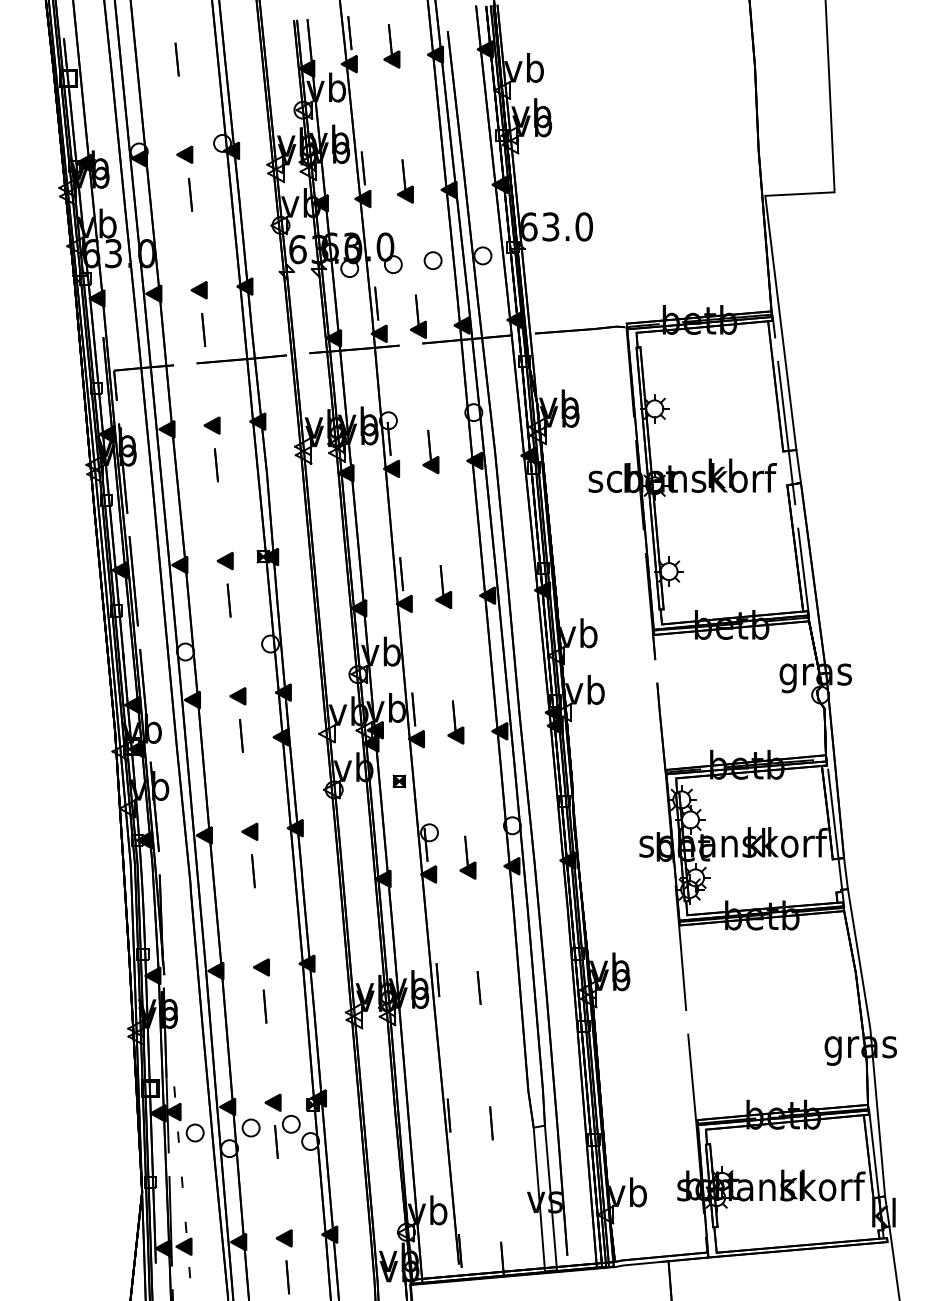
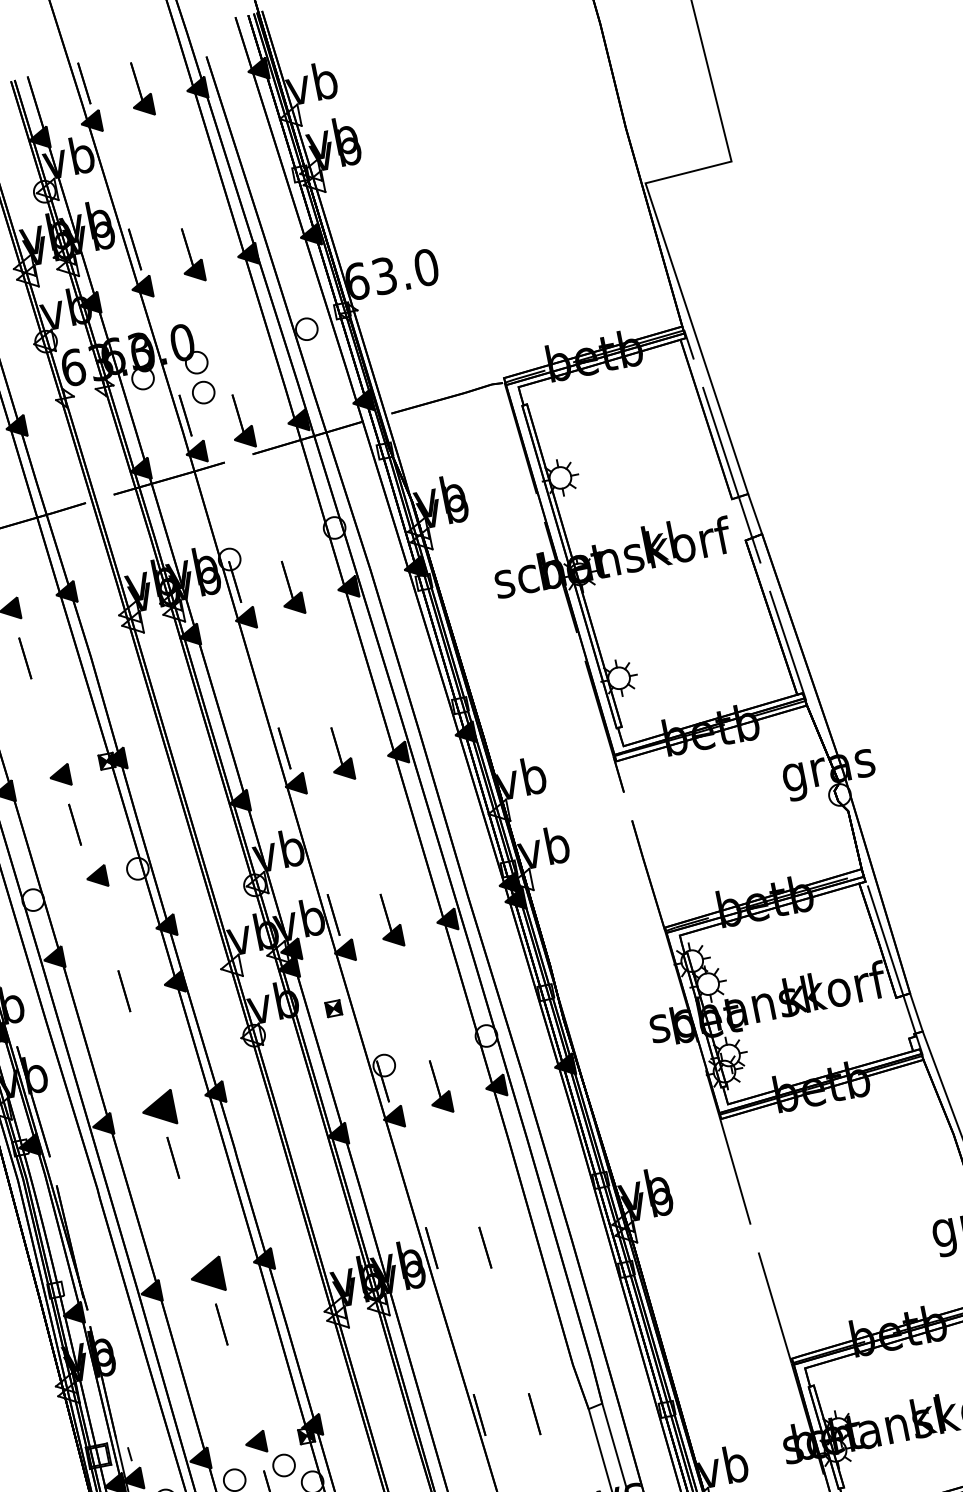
part: (432, 260) -> (202, 392), moved
part: (237, 696) -> (96, 877), moved
part: (249, 831) -> (158, 1109), size x1.6
part: (261, 967) -> (207, 1276), size x1.6

